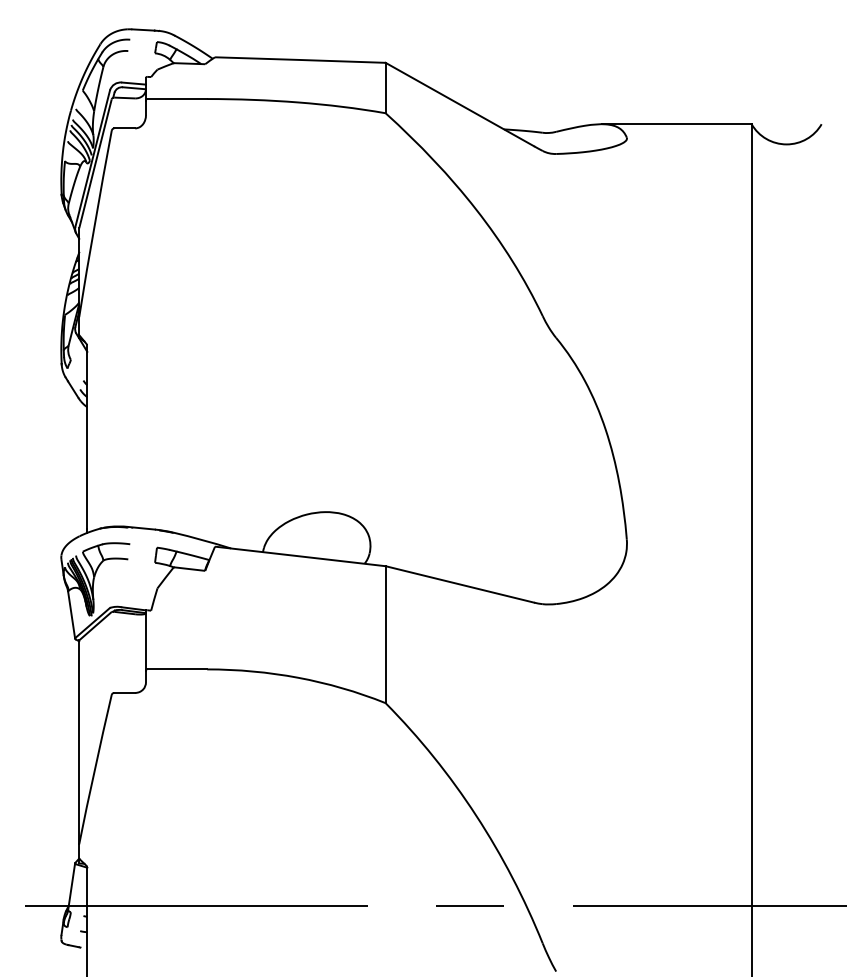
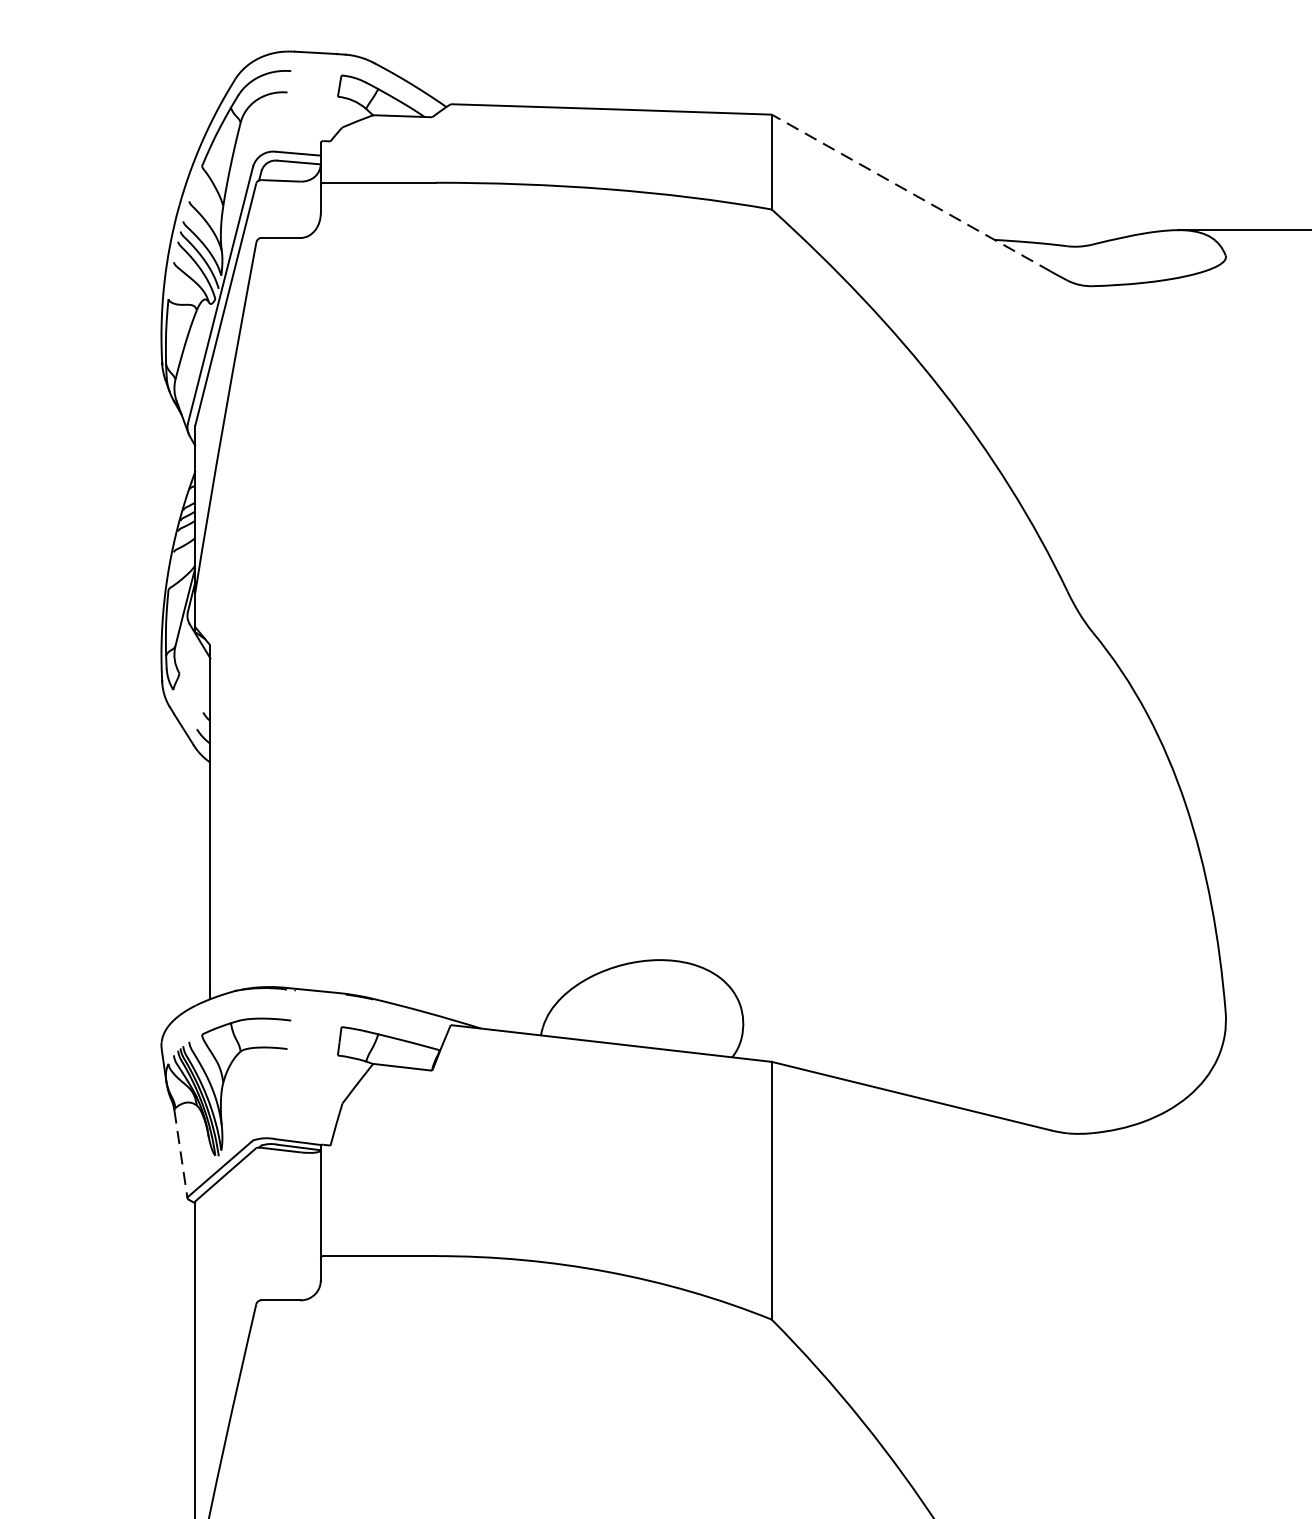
line: (459, 104) -> (910, 193), solid -> dashed
line: (71, 615) -> (180, 1154), solid -> dashed

